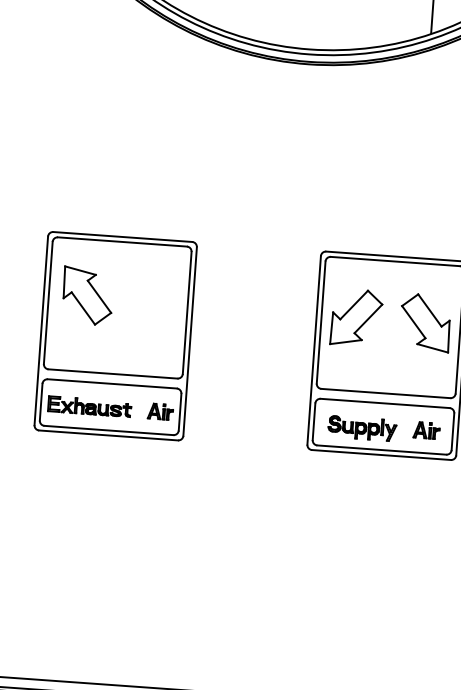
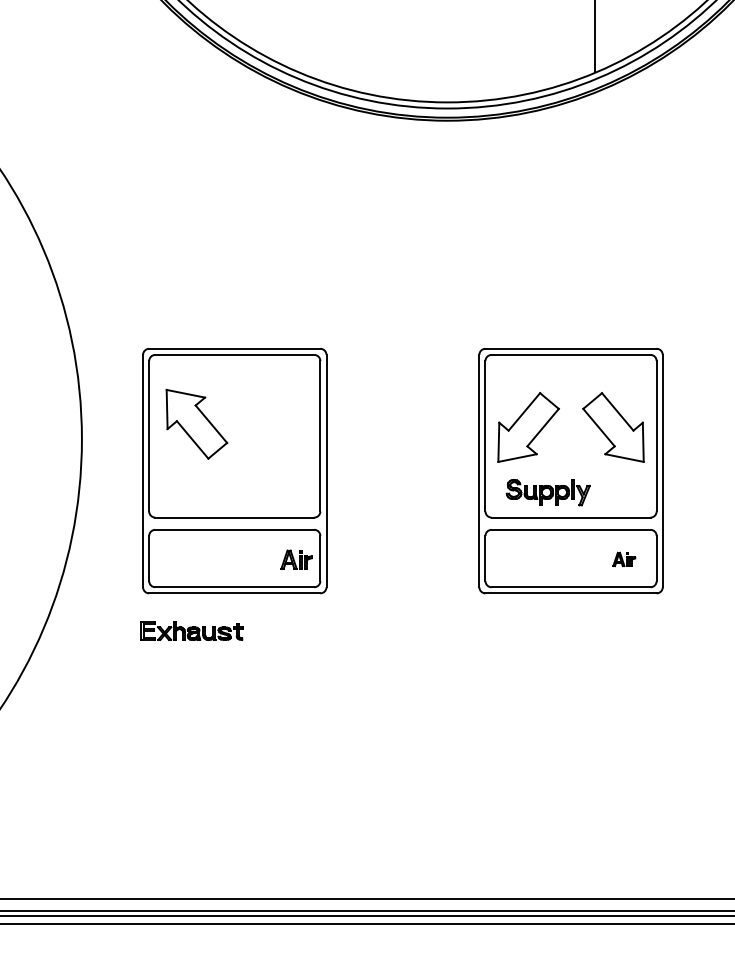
part: (89, 406) -> (191, 630), moved
part: (361, 428) -> (547, 492), moved
part: (425, 430) -> (623, 559), size x0.7

